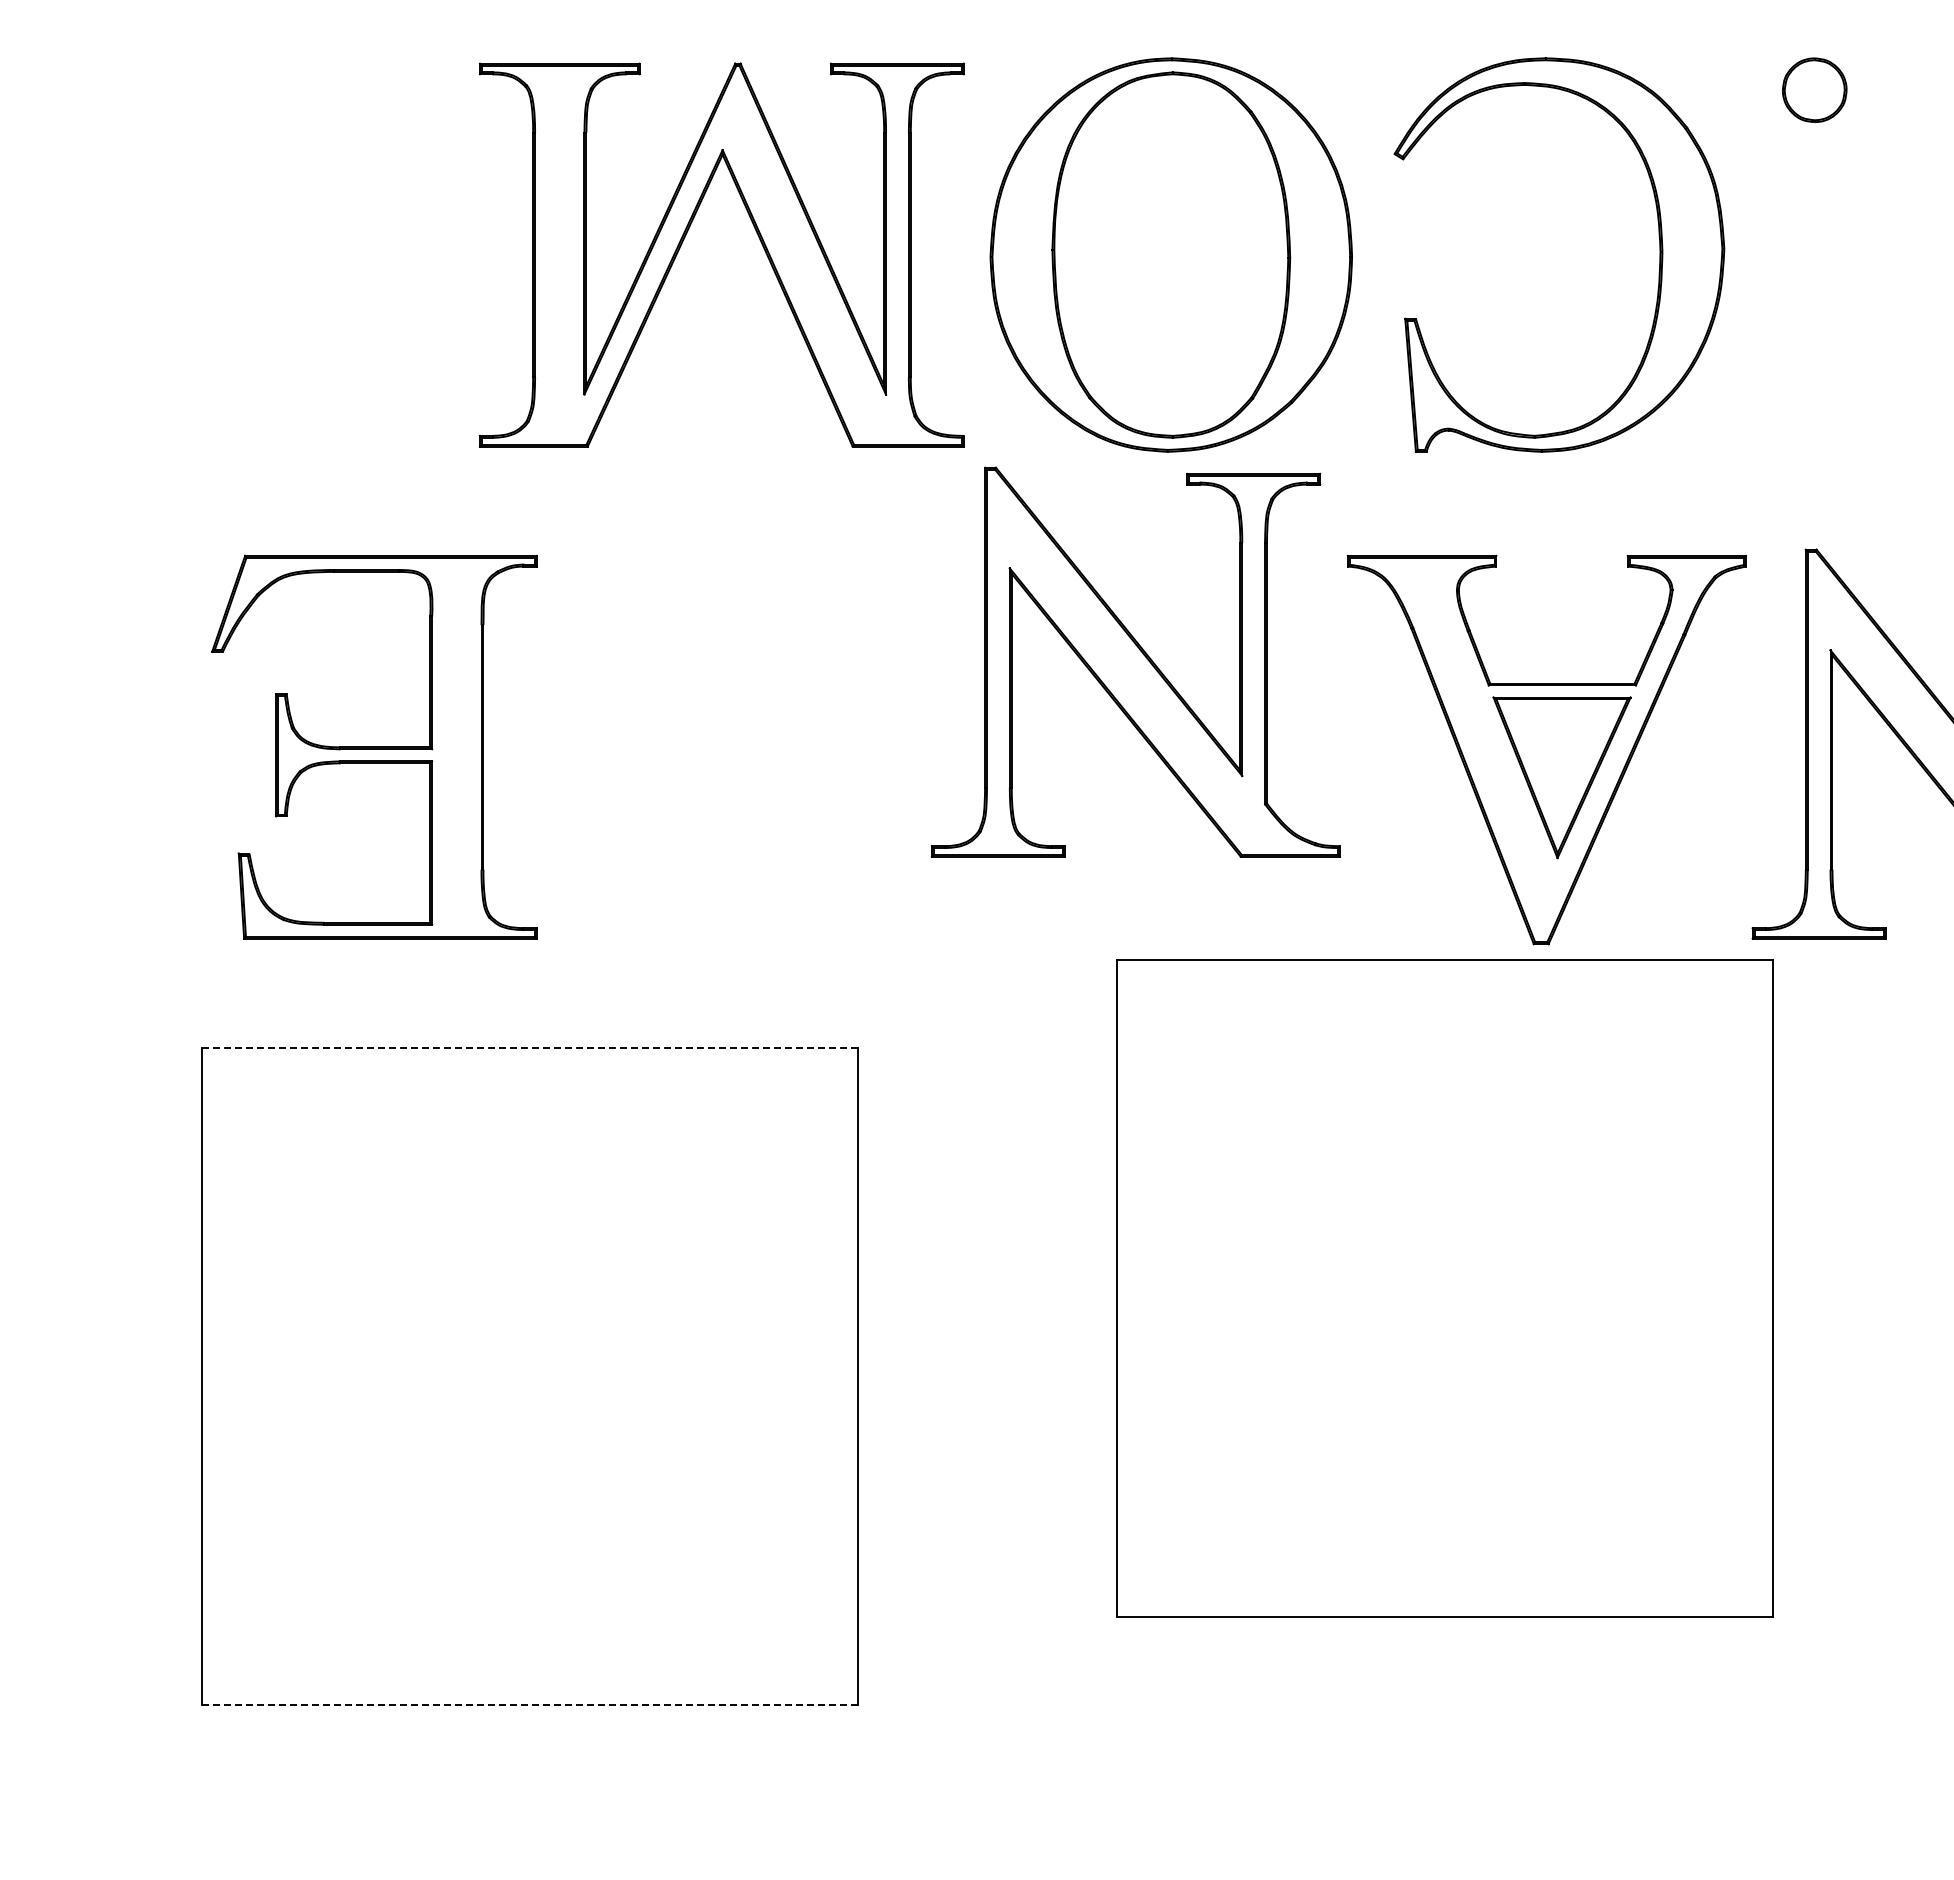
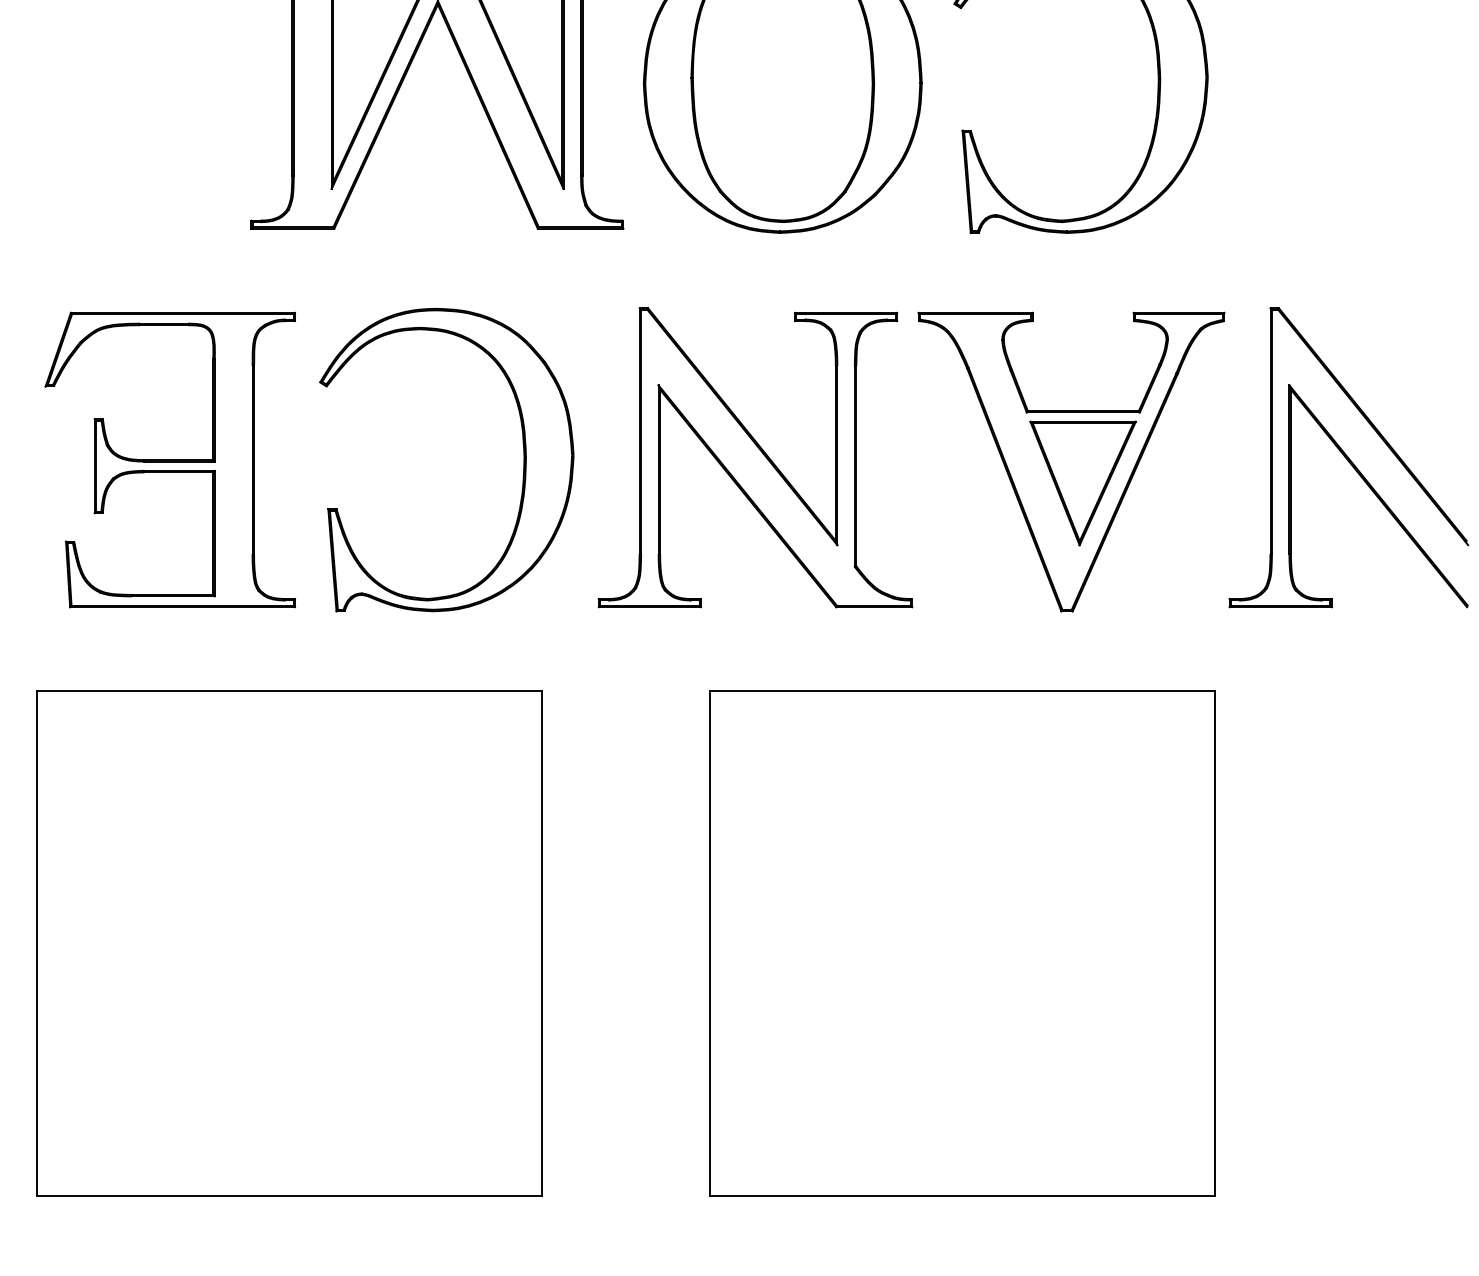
part: (1135, 661) -> (755, 457), moved
part: (833, 759) -> (523, 469), added
line: (530, 1048) -> (290, 691), dashed -> solid
part: (1444, 1288) -> (962, 943), moved
line: (529, 1704) -> (289, 1195), dashed -> solid

